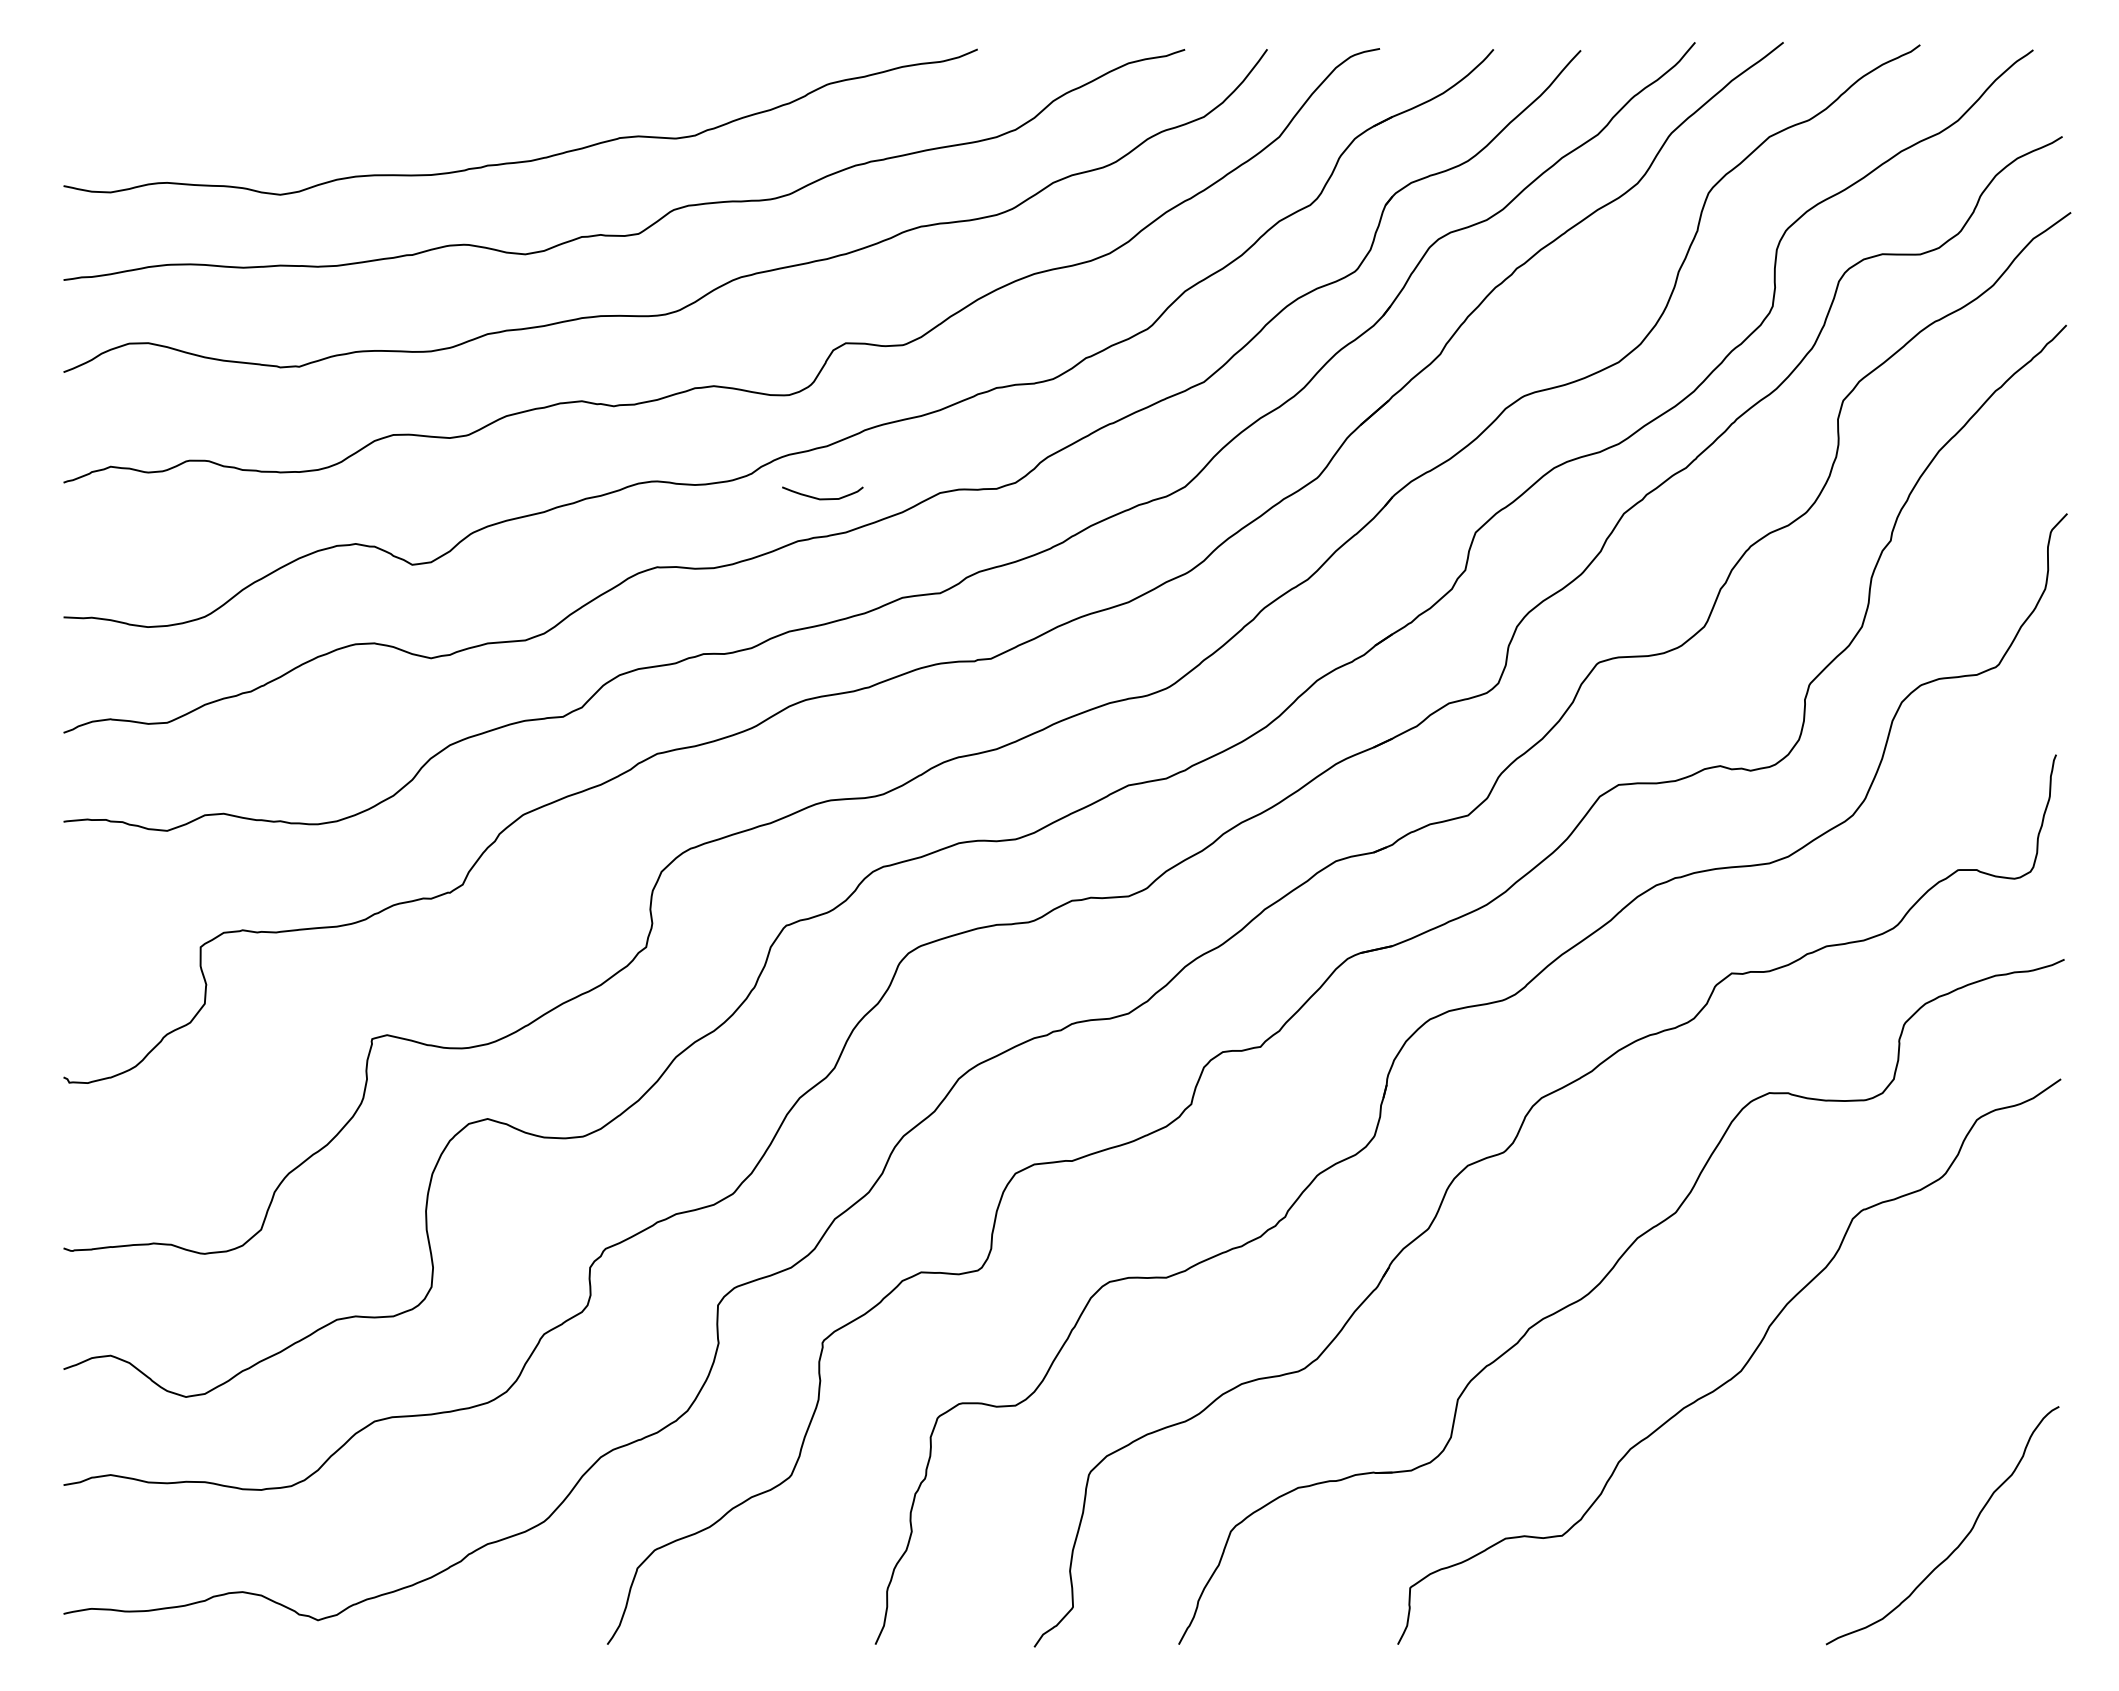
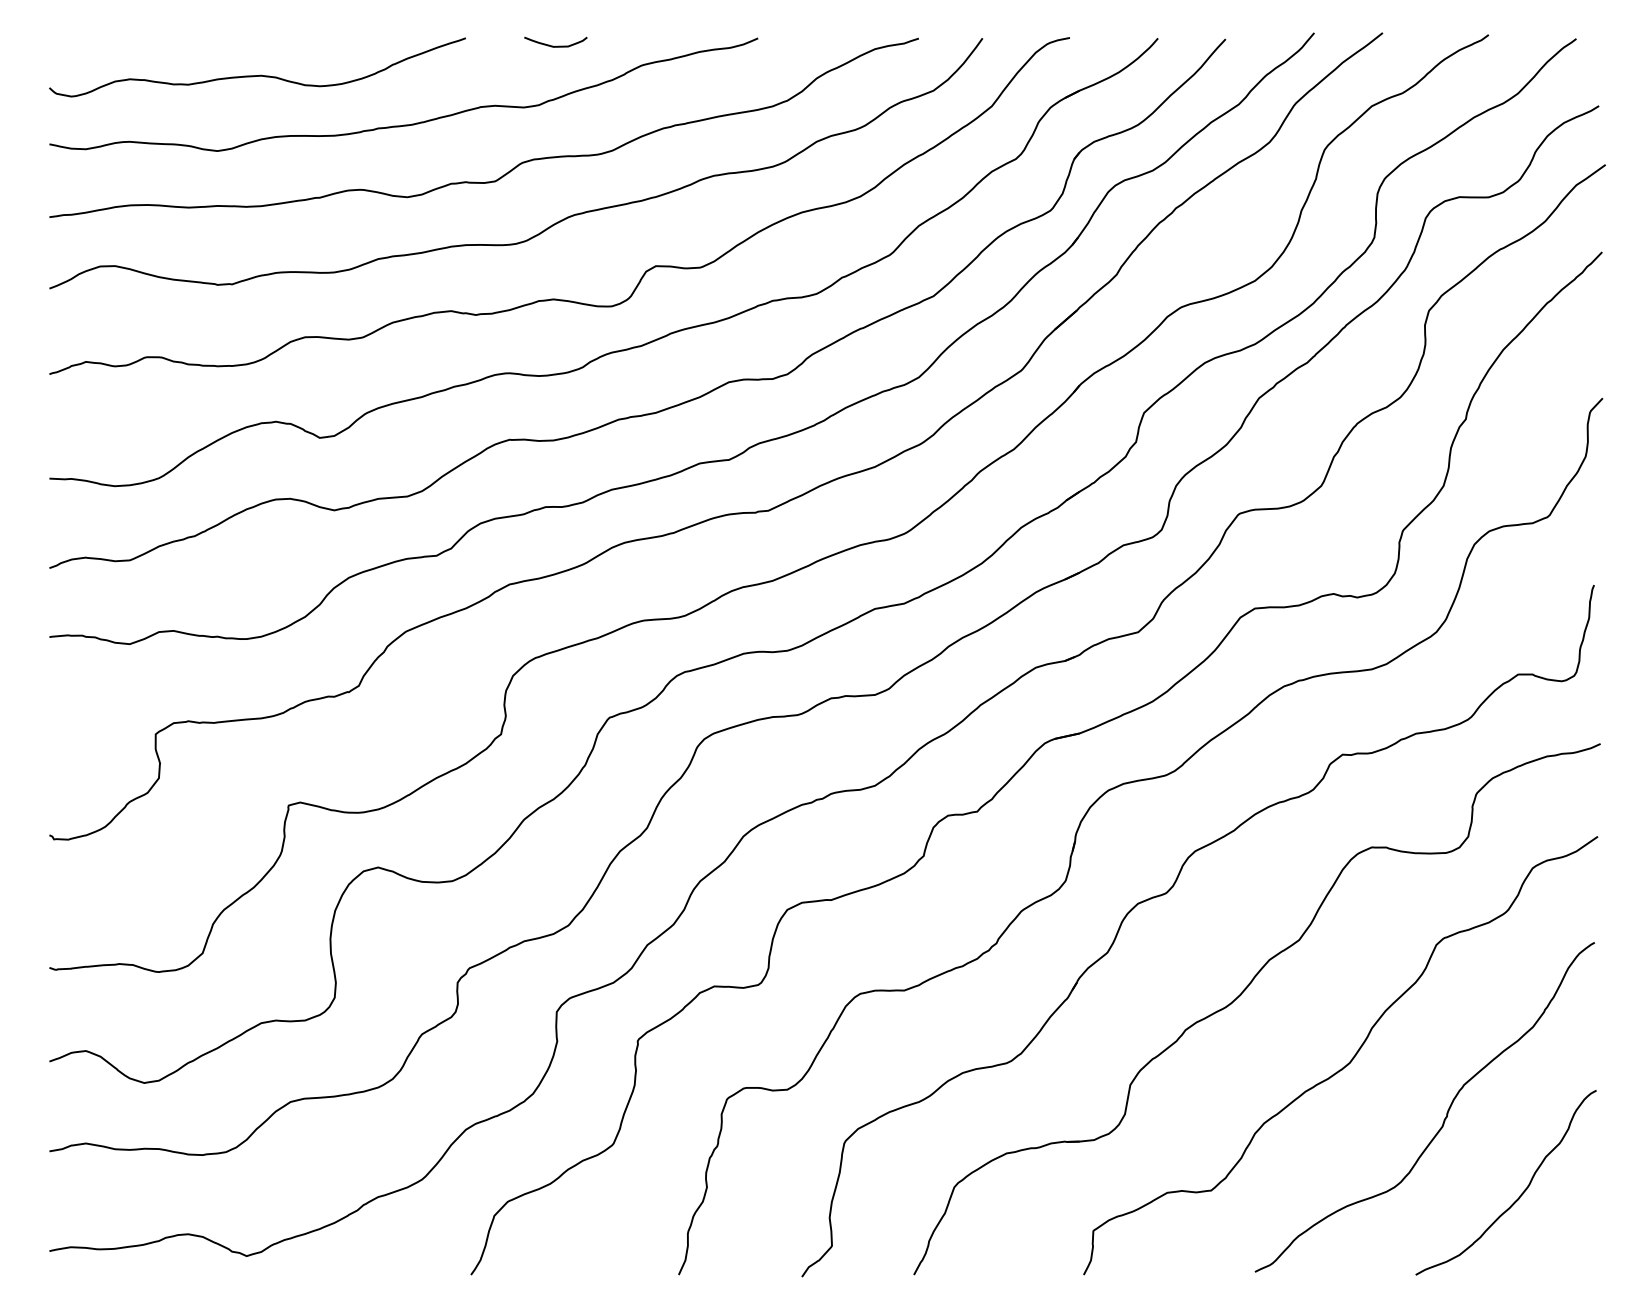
curve: (333, 96) -> (258, 74), added
curve: (822, 498) -> (555, 46), moved
curve: (1865, 1437) -> (1446, 1114), added

